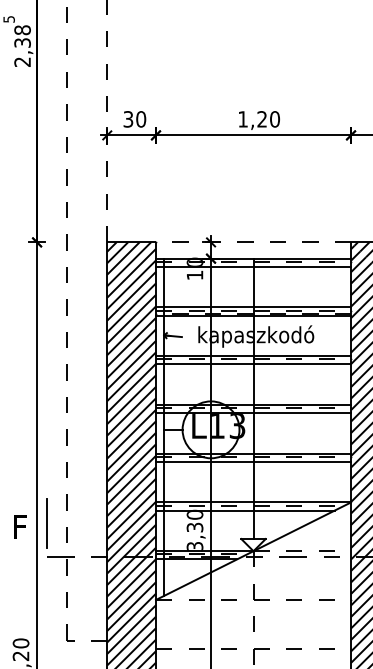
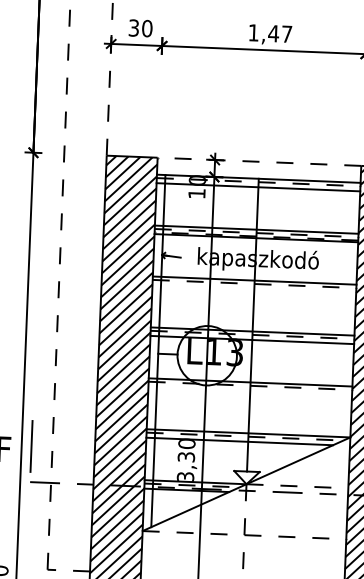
text: (268, 119) -> (280, 34), 1,20 -> 1,47
line: (253, 364) -> (254, 289), removed
line: (253, 461) -> (250, 390), removed

